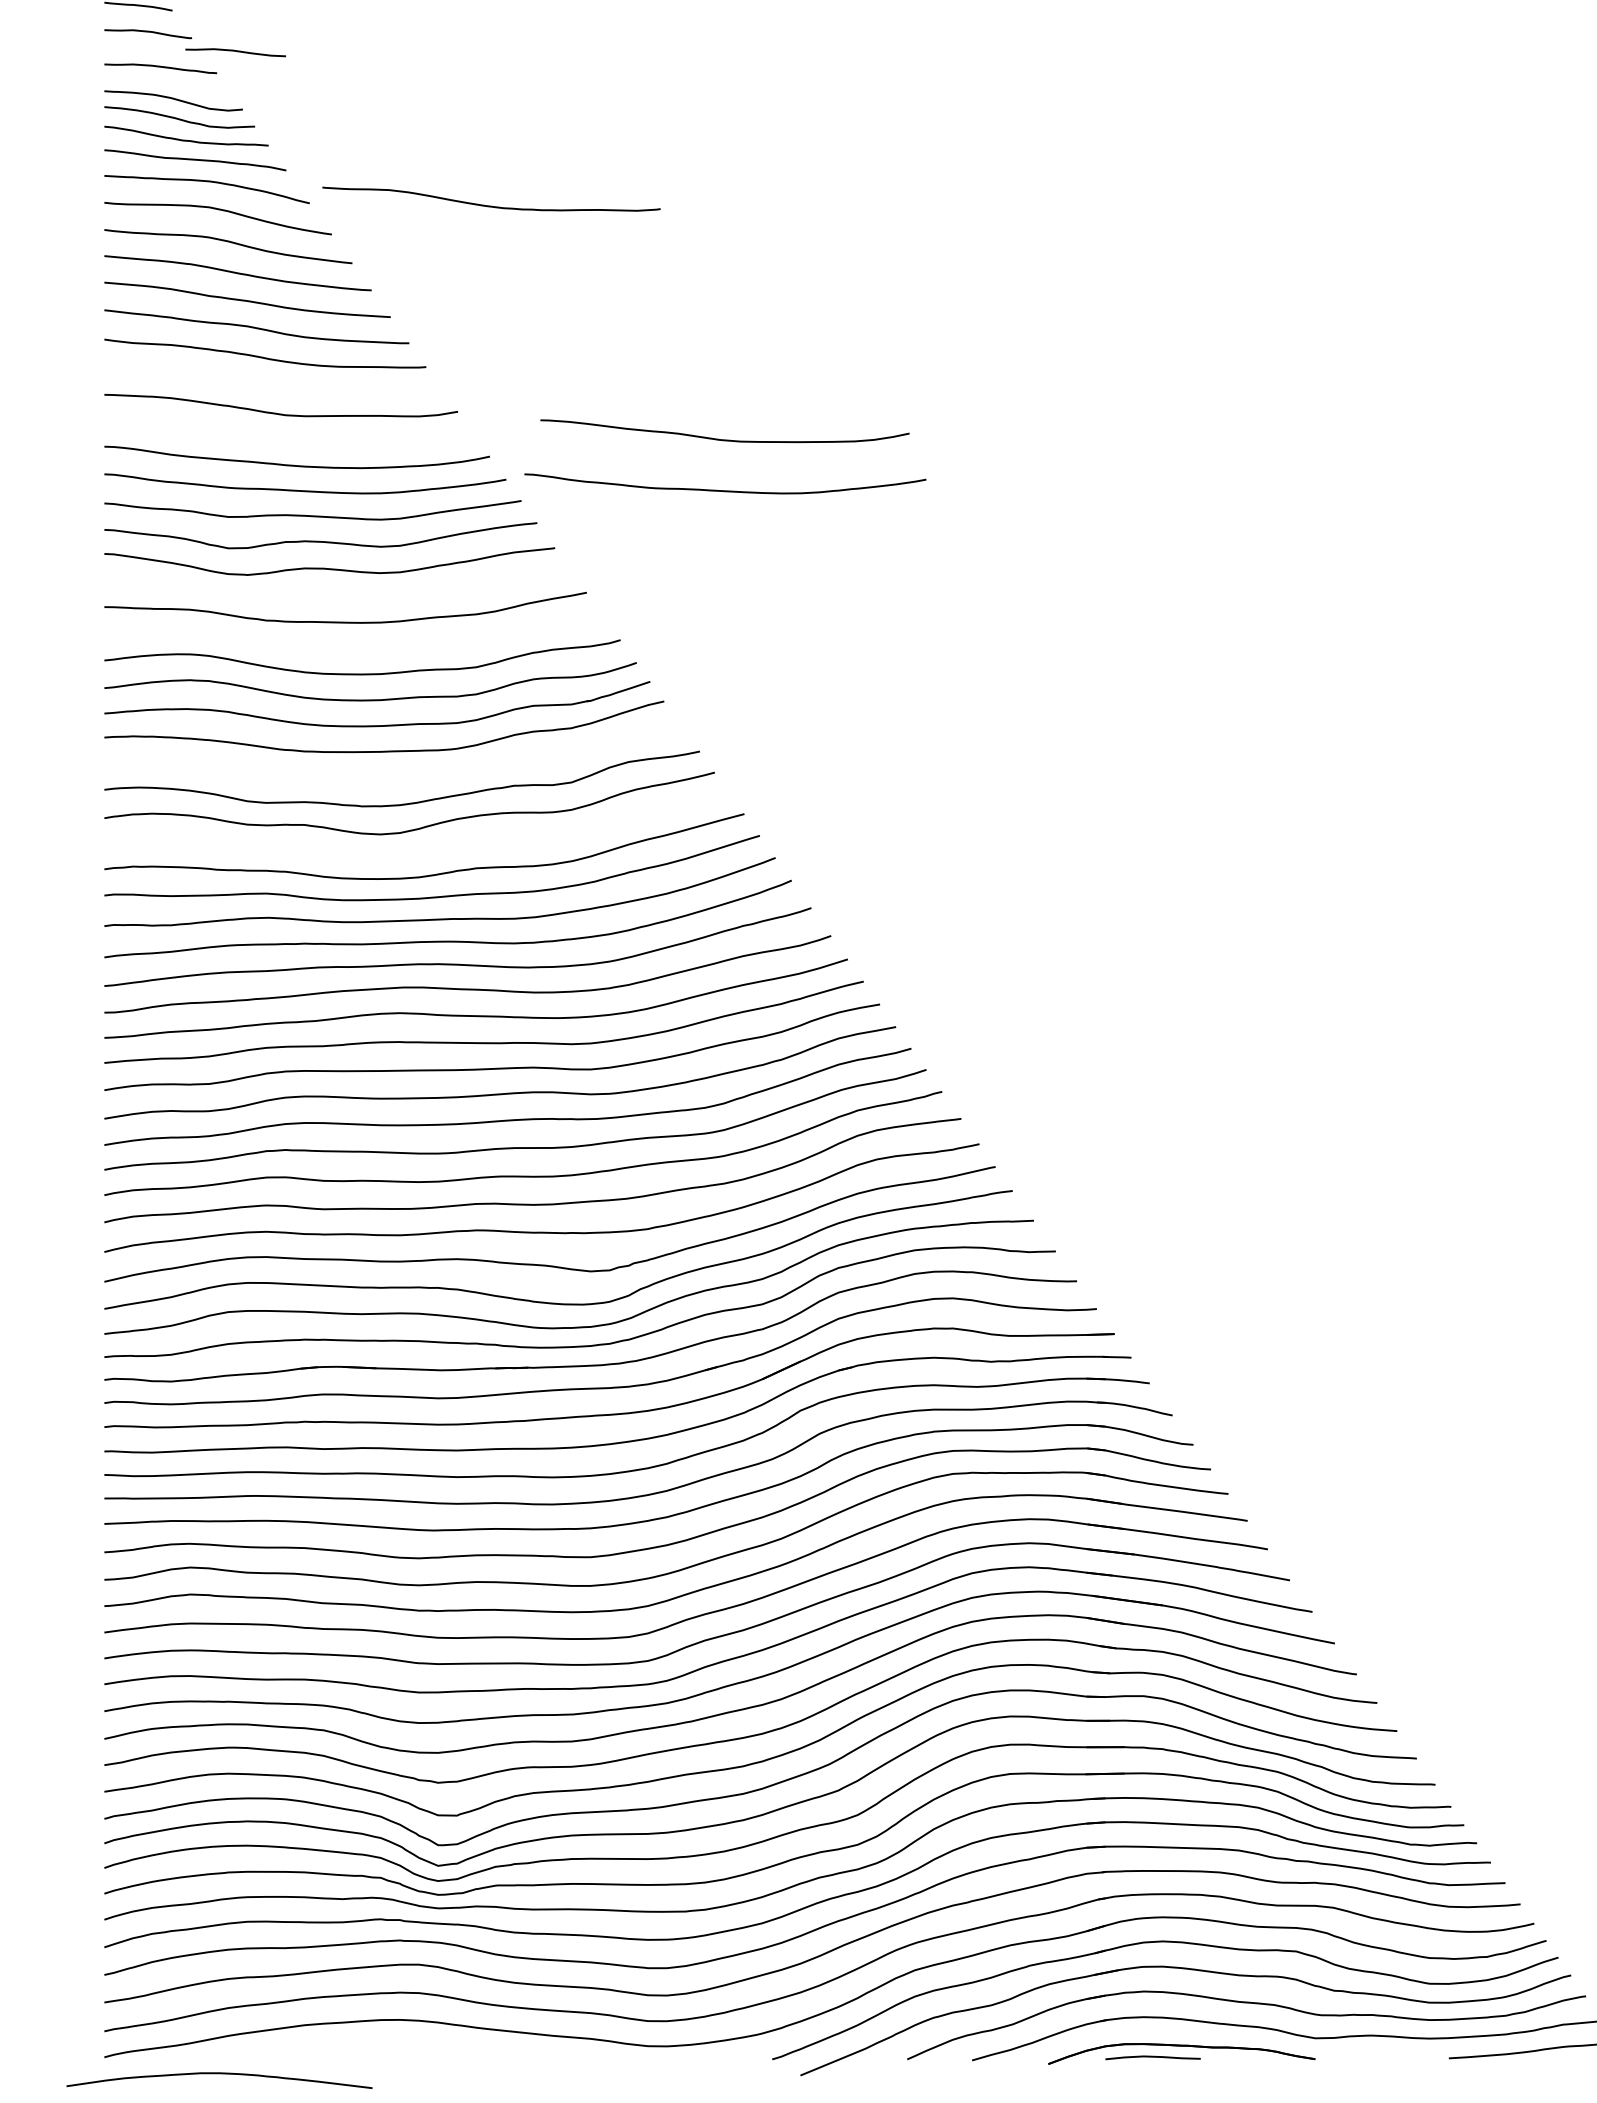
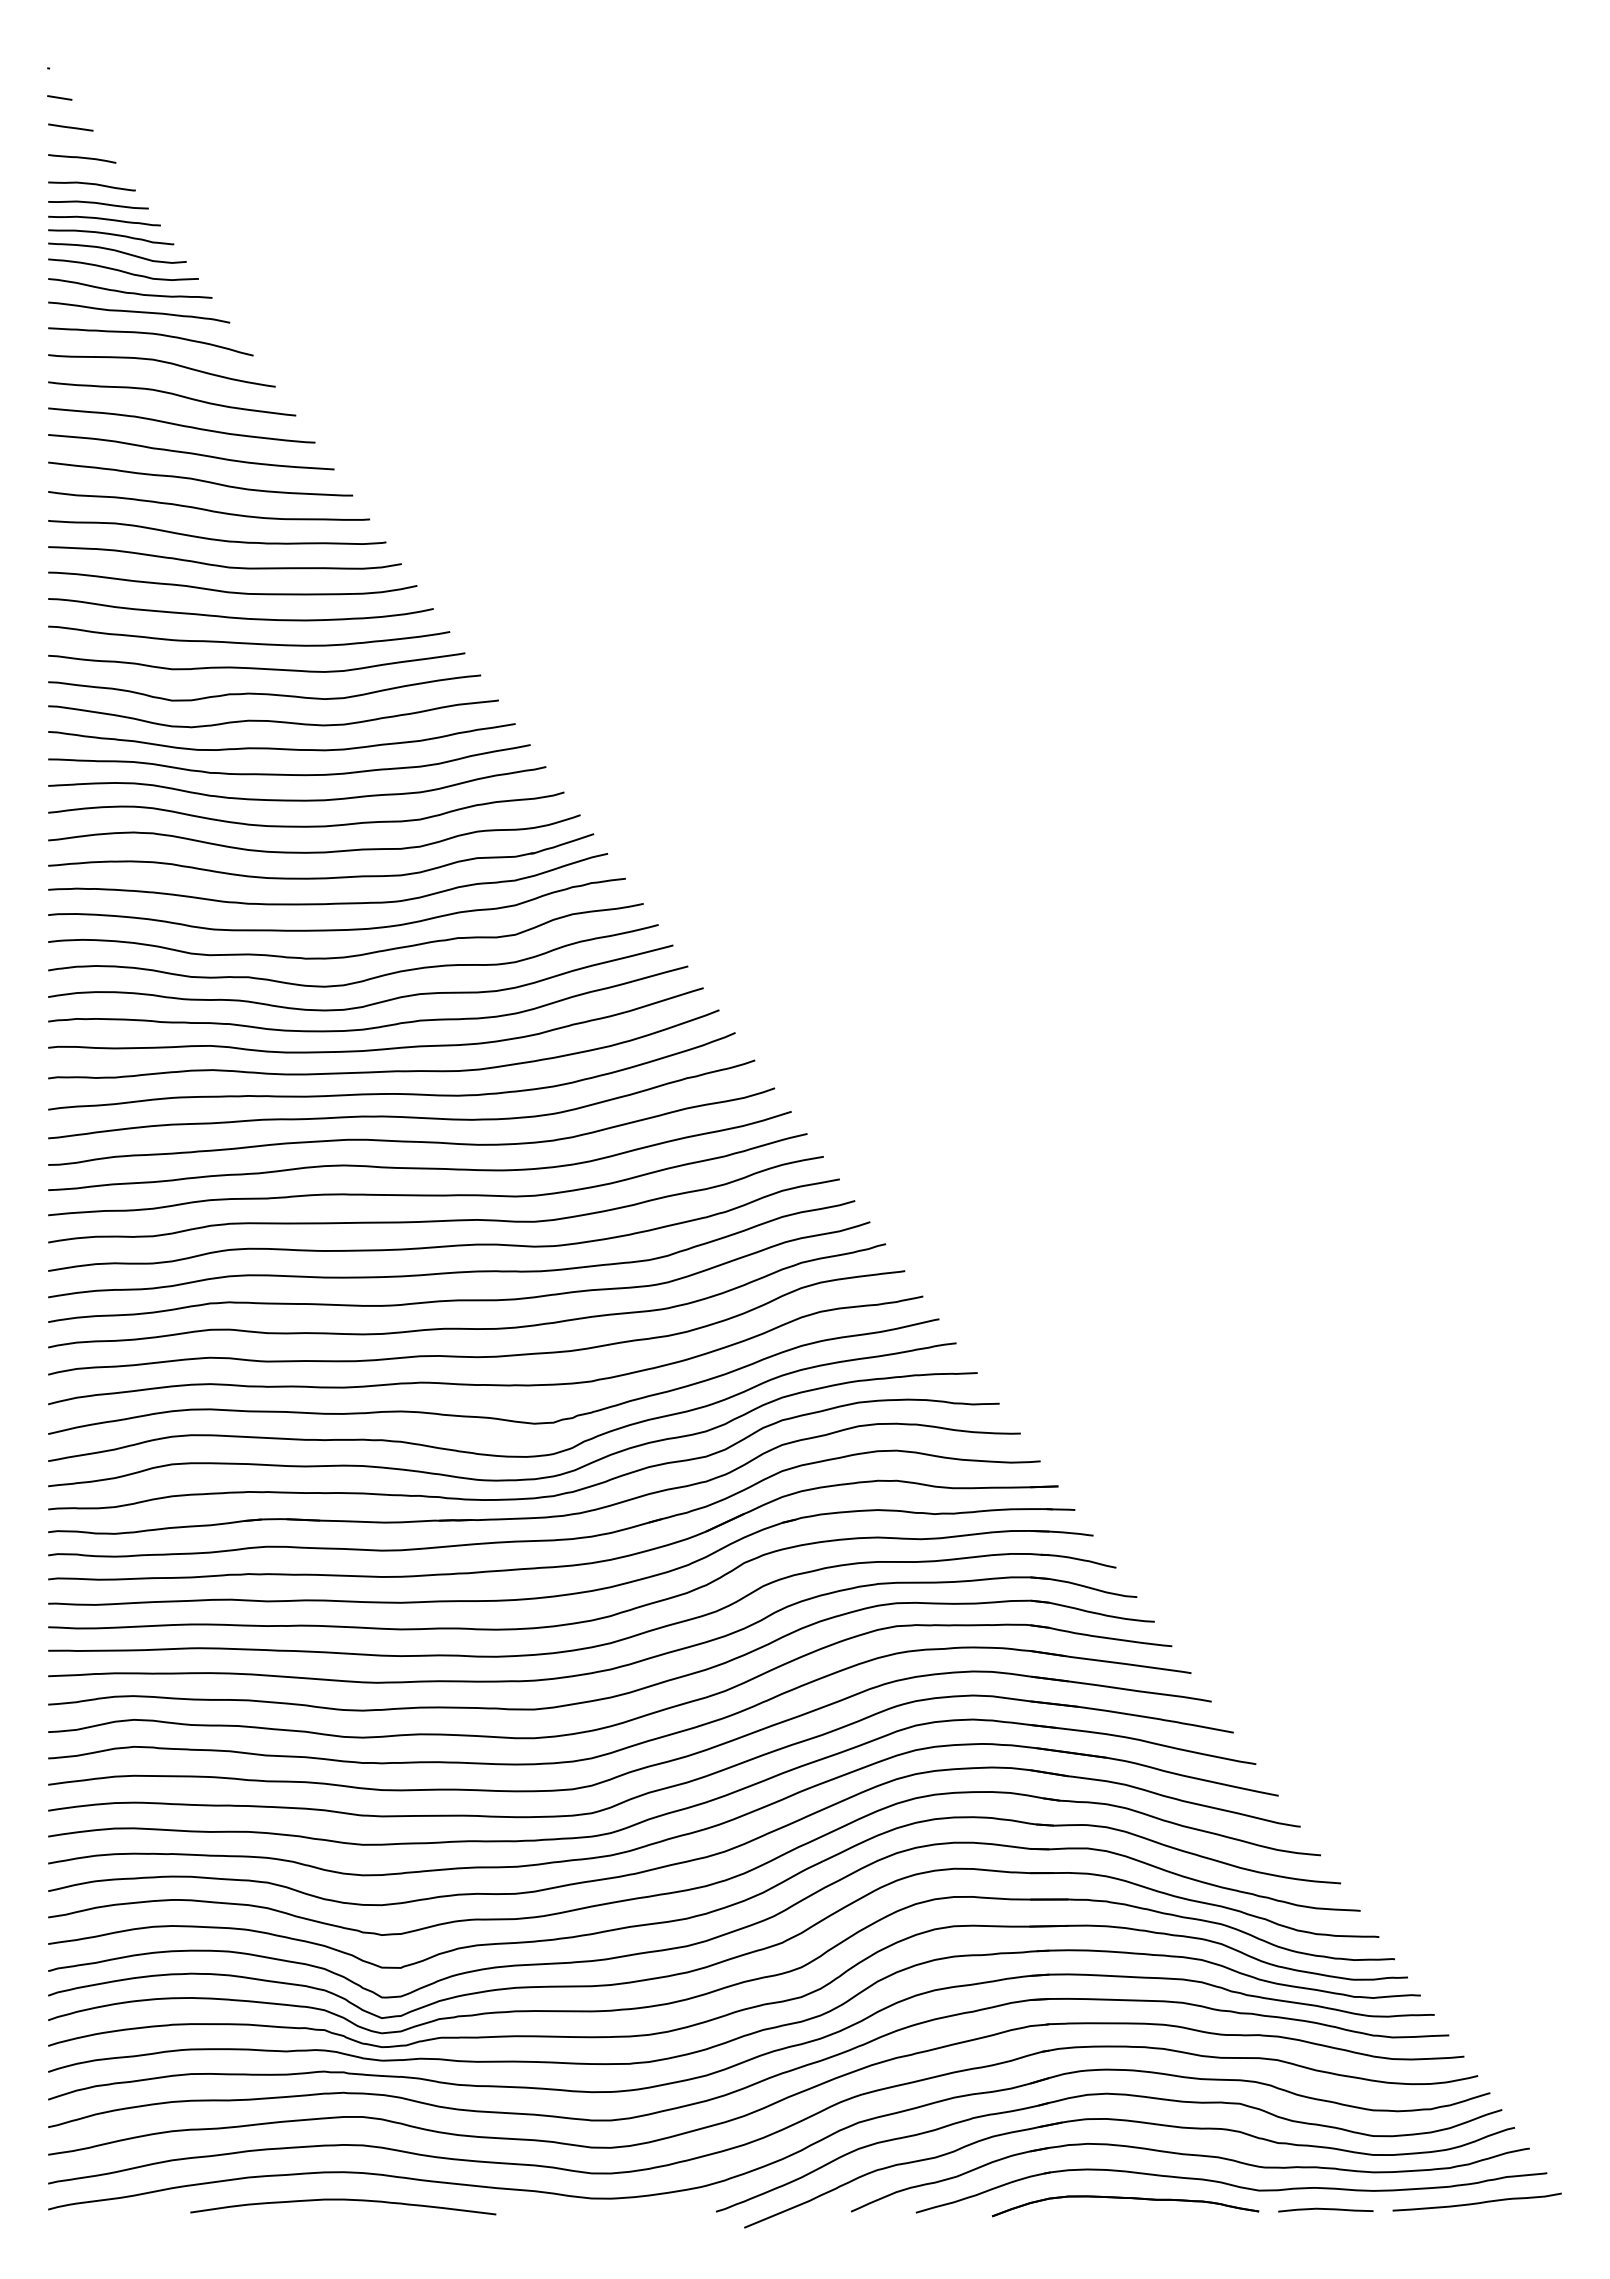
curve: (235, 52) -> (98, 204), moved
curve: (167, 83) -> (111, 235), added
curve: (489, 205) -> (215, 538), moved
curve: (724, 439) -> (232, 591), moved
curve: (725, 490) -> (669, 642), removed
curve: (337, 596) -> (281, 748), added
curve: (353, 647) -> (297, 799), added
curve: (392, 777) -> (336, 929), added
curve: (423, 852) -> (367, 1004), added
curve: (1152, 2057) -> (1325, 2209), moved
curve: (219, 2074) -> (343, 2200), moved

